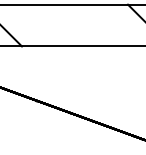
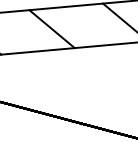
line: (74, 25) -> (51, 29), added

